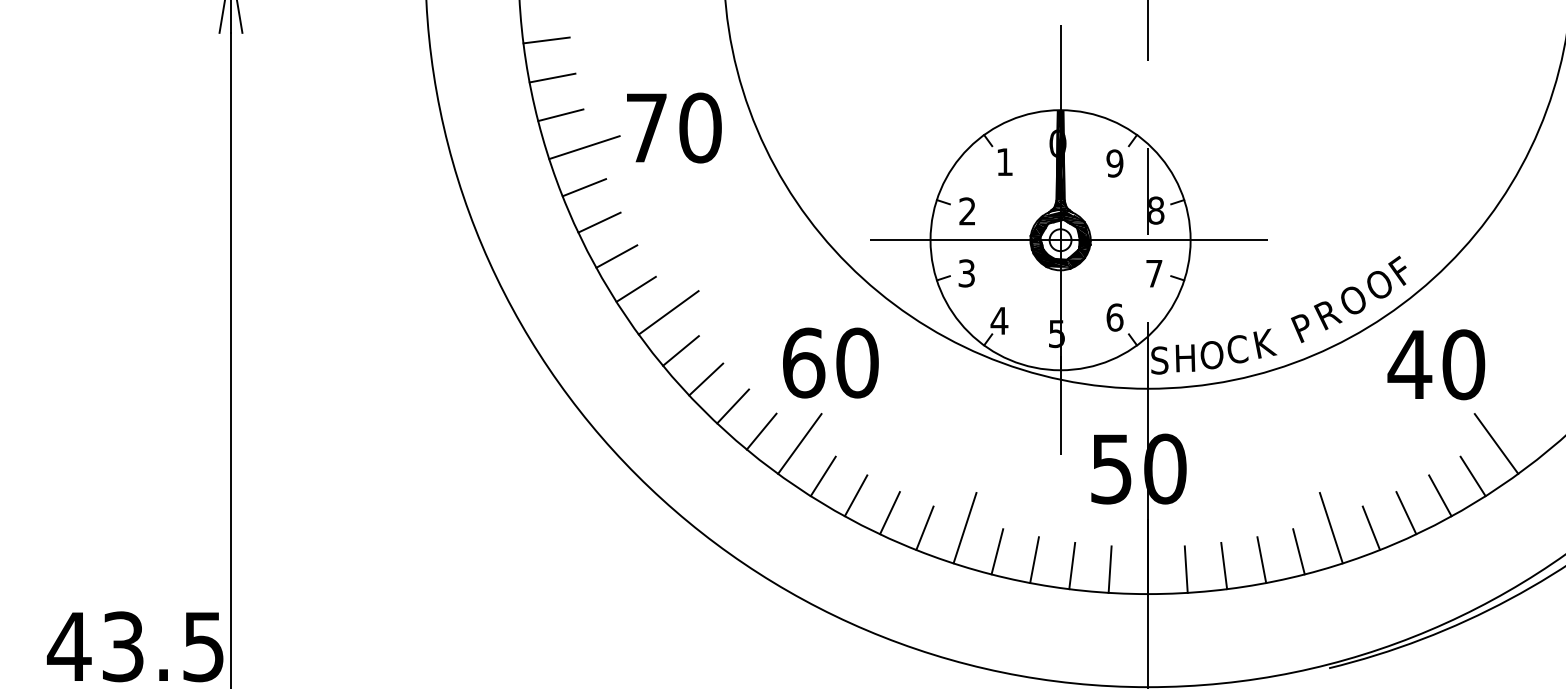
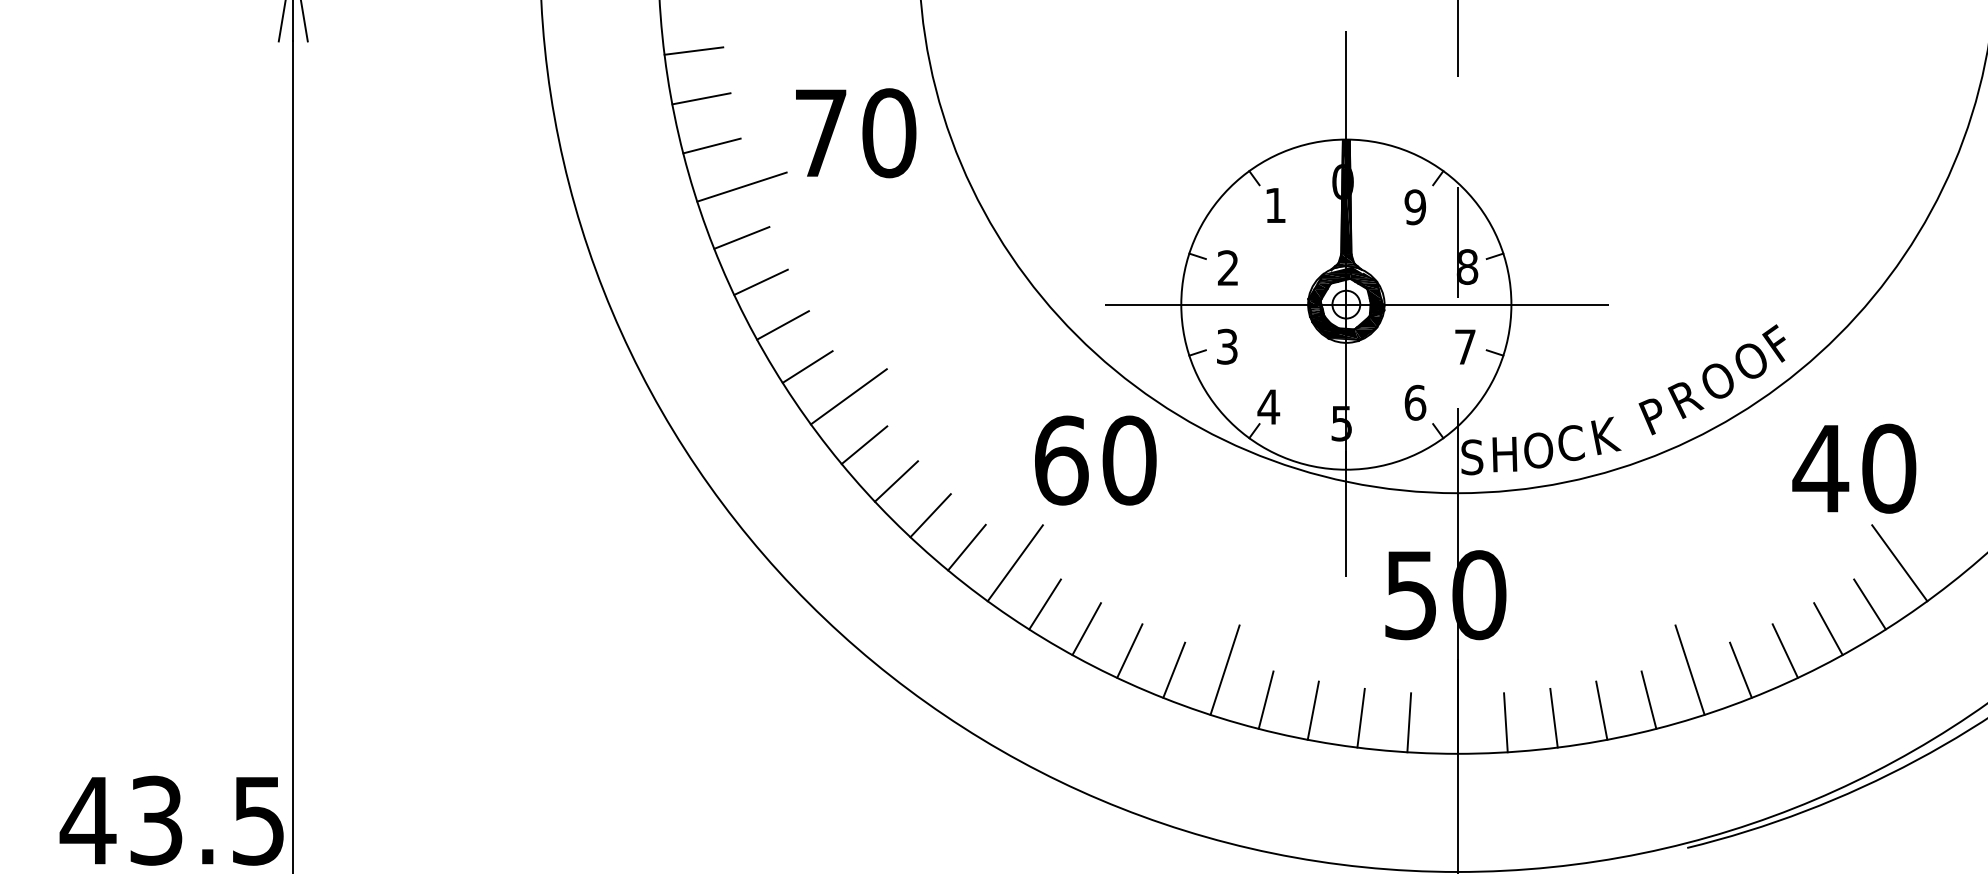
text: (674, 128) -> (856, 133), moved
text: (830, 363) -> (1095, 460), moved
text: (1436, 364) -> (1854, 468), moved

